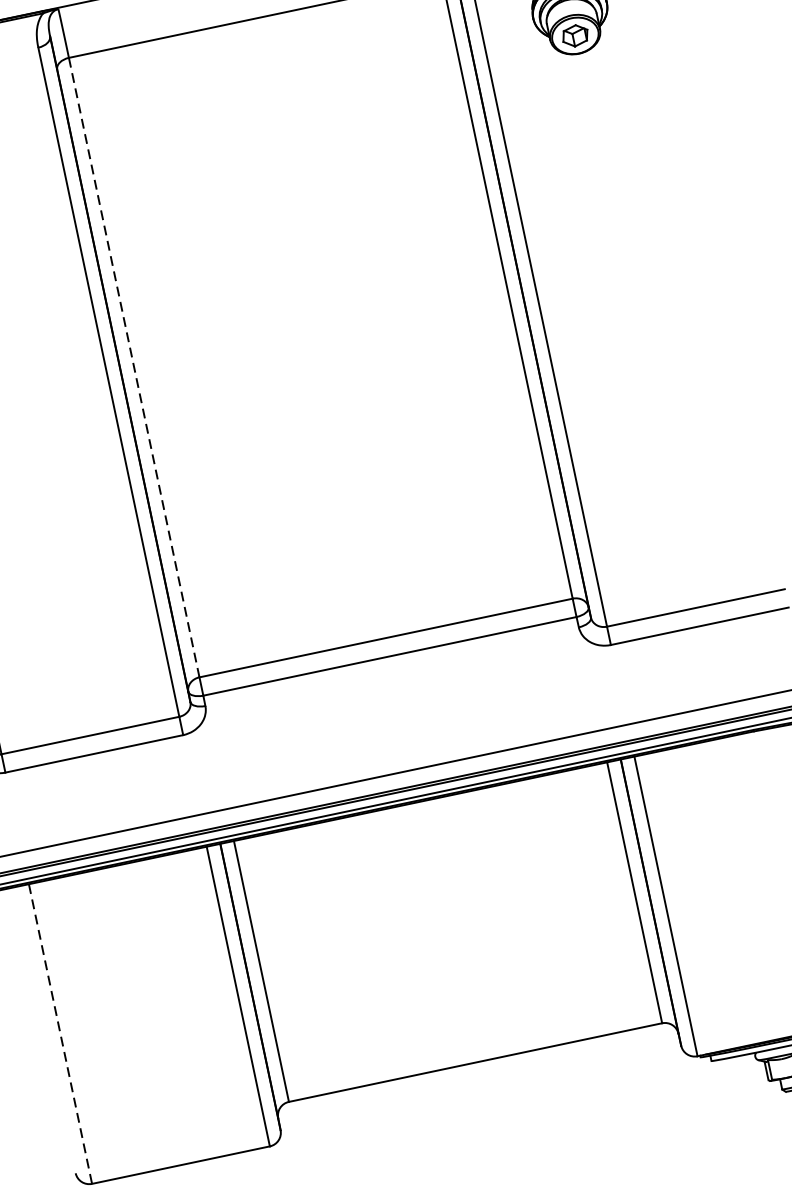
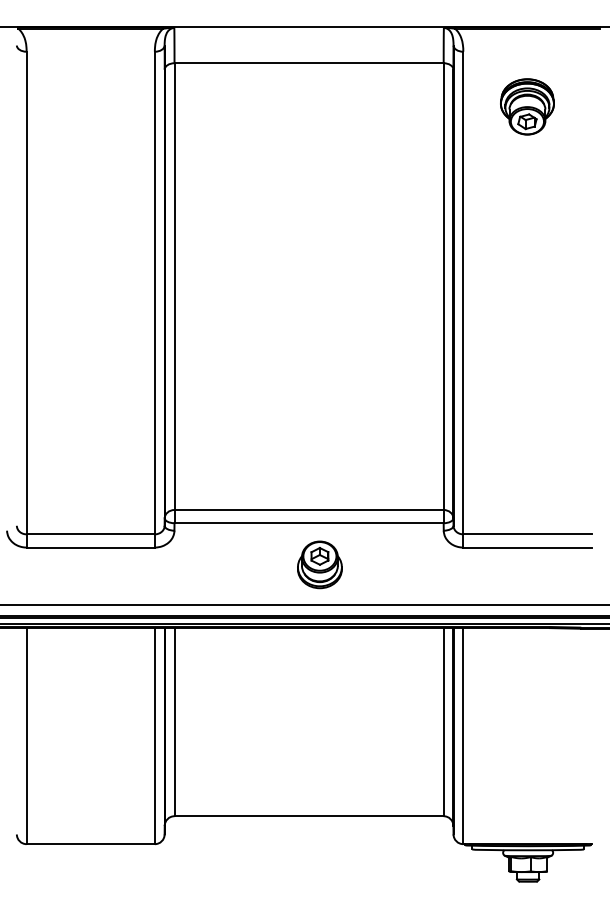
line: (134, 368) -> (174, 287), dashed -> solid
part: (416, 710) -> (319, 564), added
line: (60, 1034) -> (26, 736), dashed -> solid

